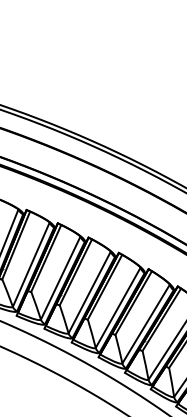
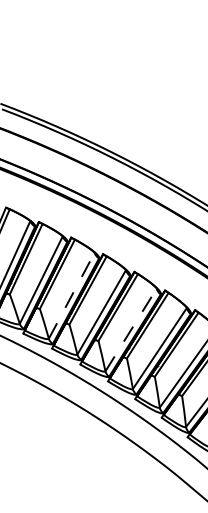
line: (60, 277) -> (71, 295), solid -> dashed
line: (118, 307) -> (131, 329), solid -> dashed

